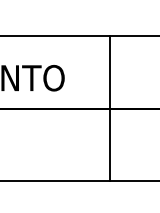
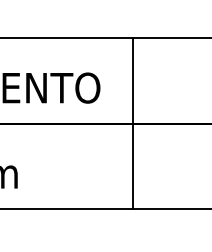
line: (110, 108) -> (132, 123), moved

